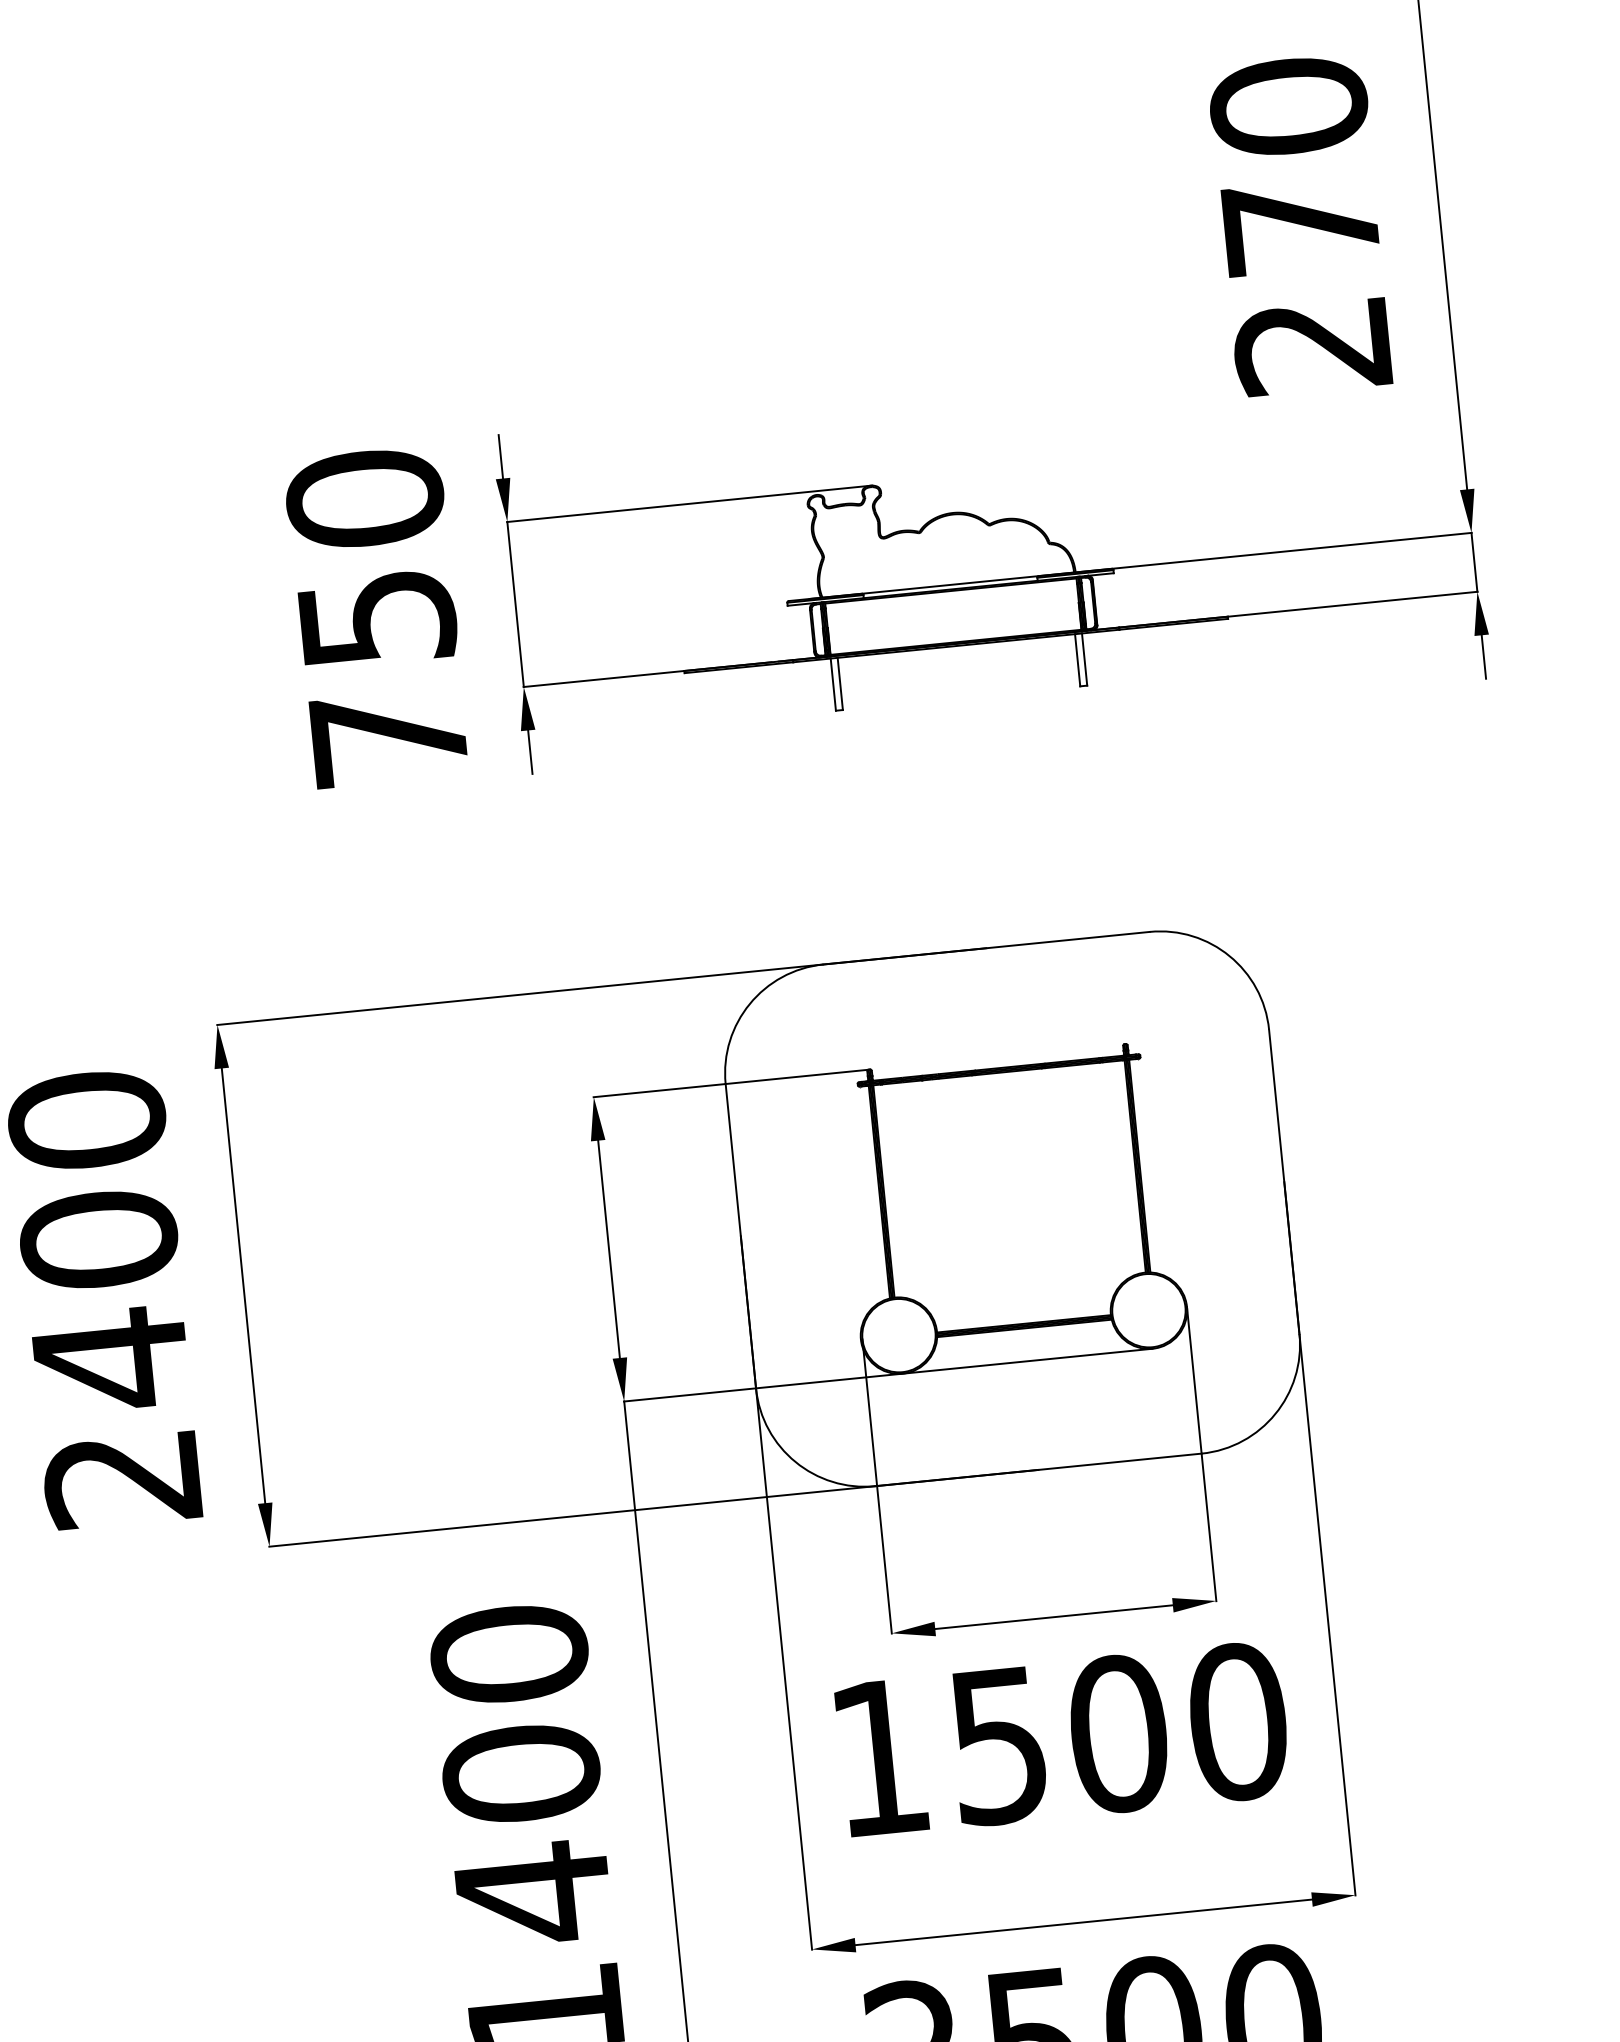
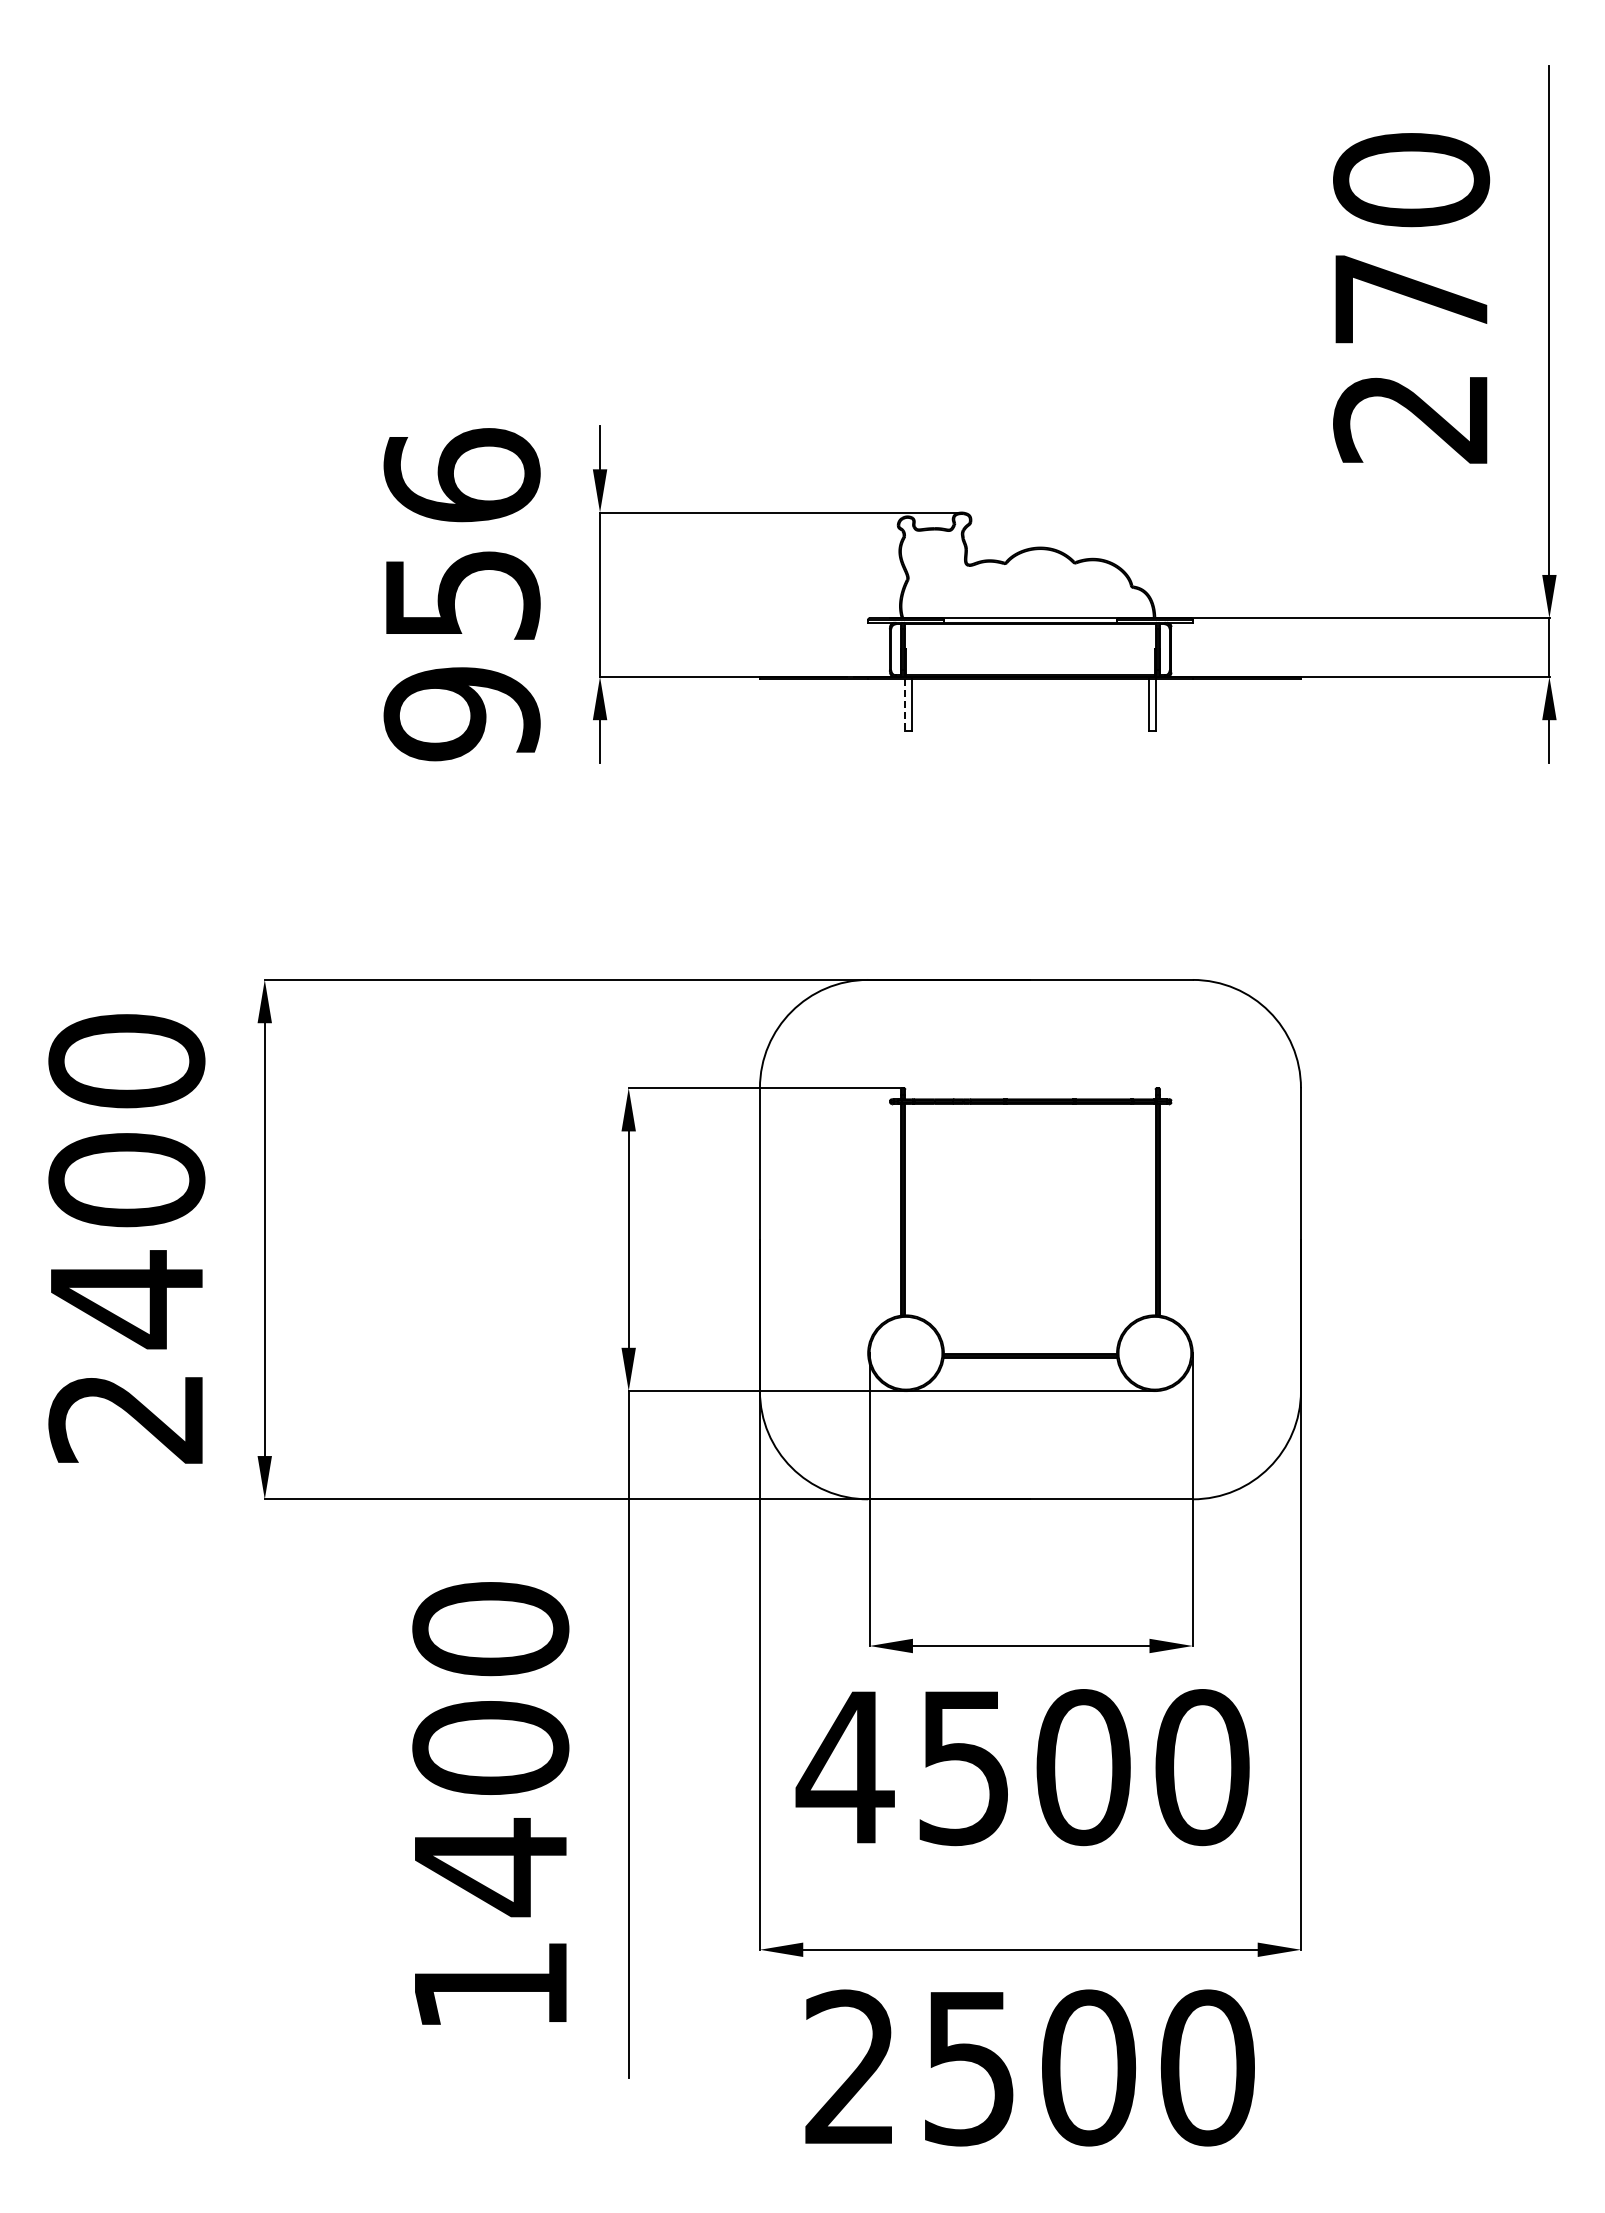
text: (376, 618) -> (461, 594), 750 -> 956
line: (833, 685) -> (905, 705), solid -> dashed
text: (878, 1757) -> (844, 1767), 1500 -> 4500

